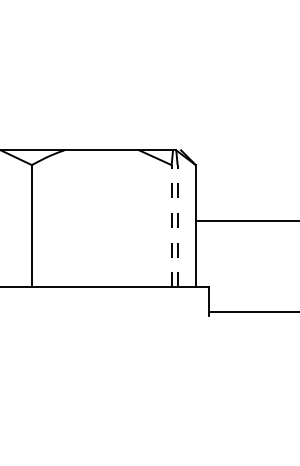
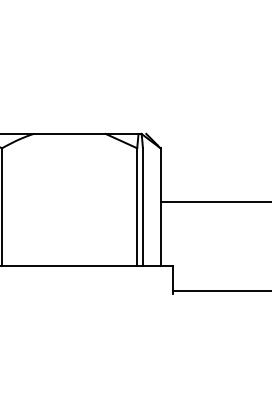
line: (171, 225) -> (137, 206), dashed -> solid
line: (177, 225) -> (142, 206), dashed -> solid

